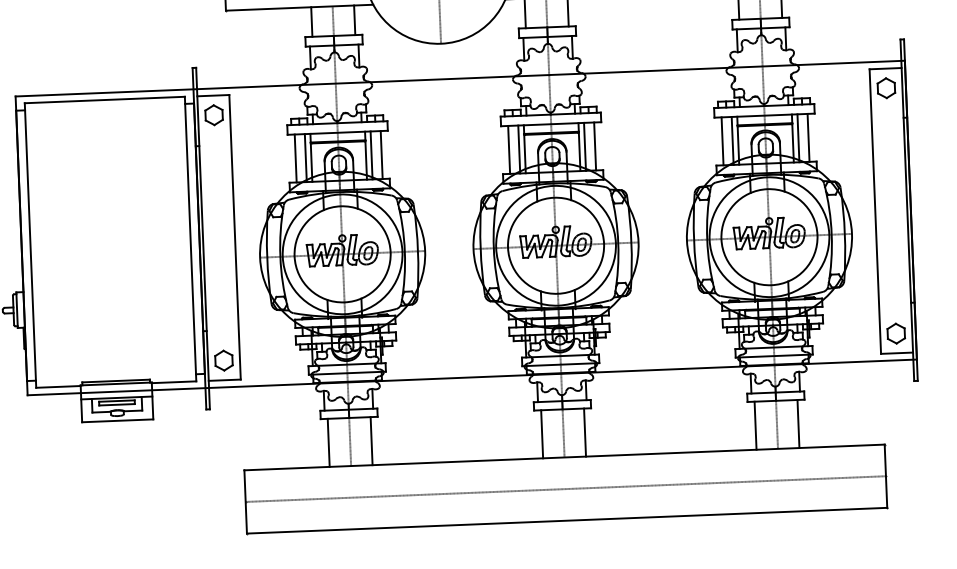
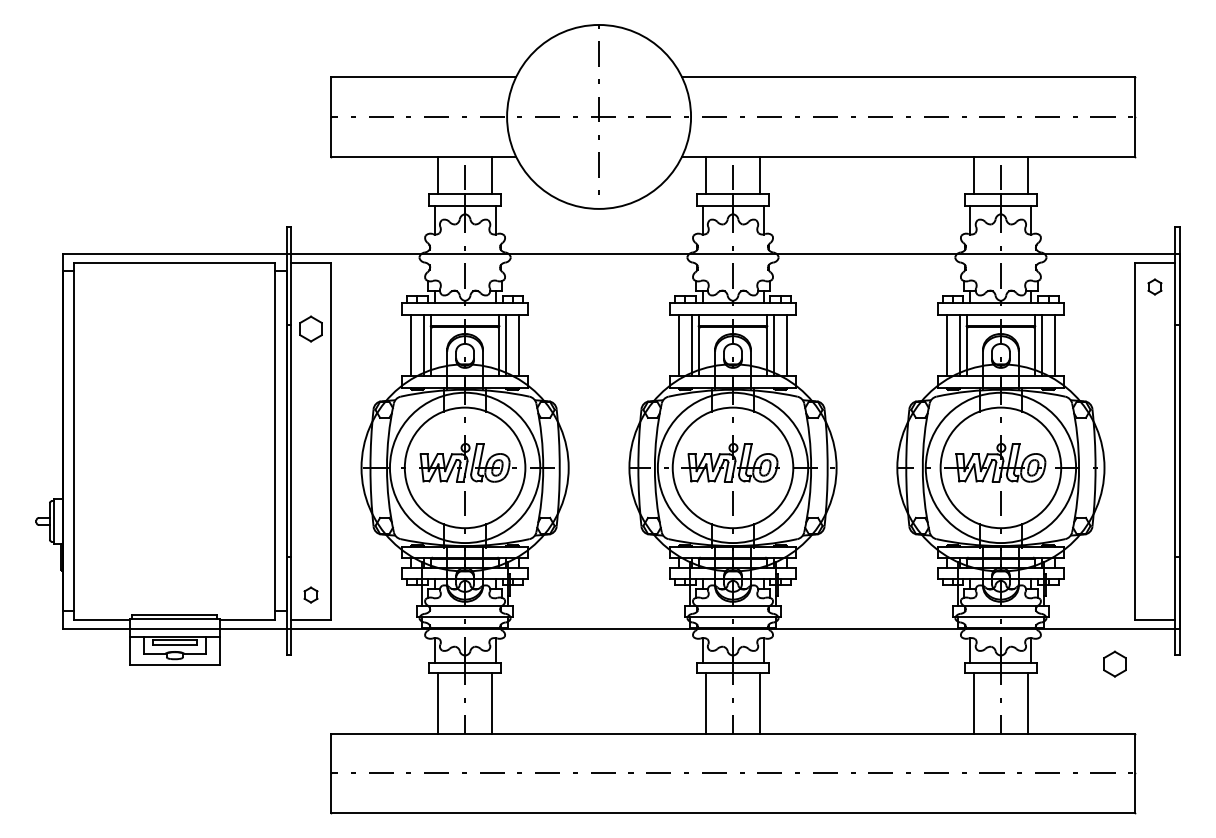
part: (886, 87) -> (1154, 286), size x0.6
part: (213, 114) -> (310, 328), moved
part: (895, 333) -> (1114, 663), moved
part: (223, 360) -> (310, 594), size x0.6

